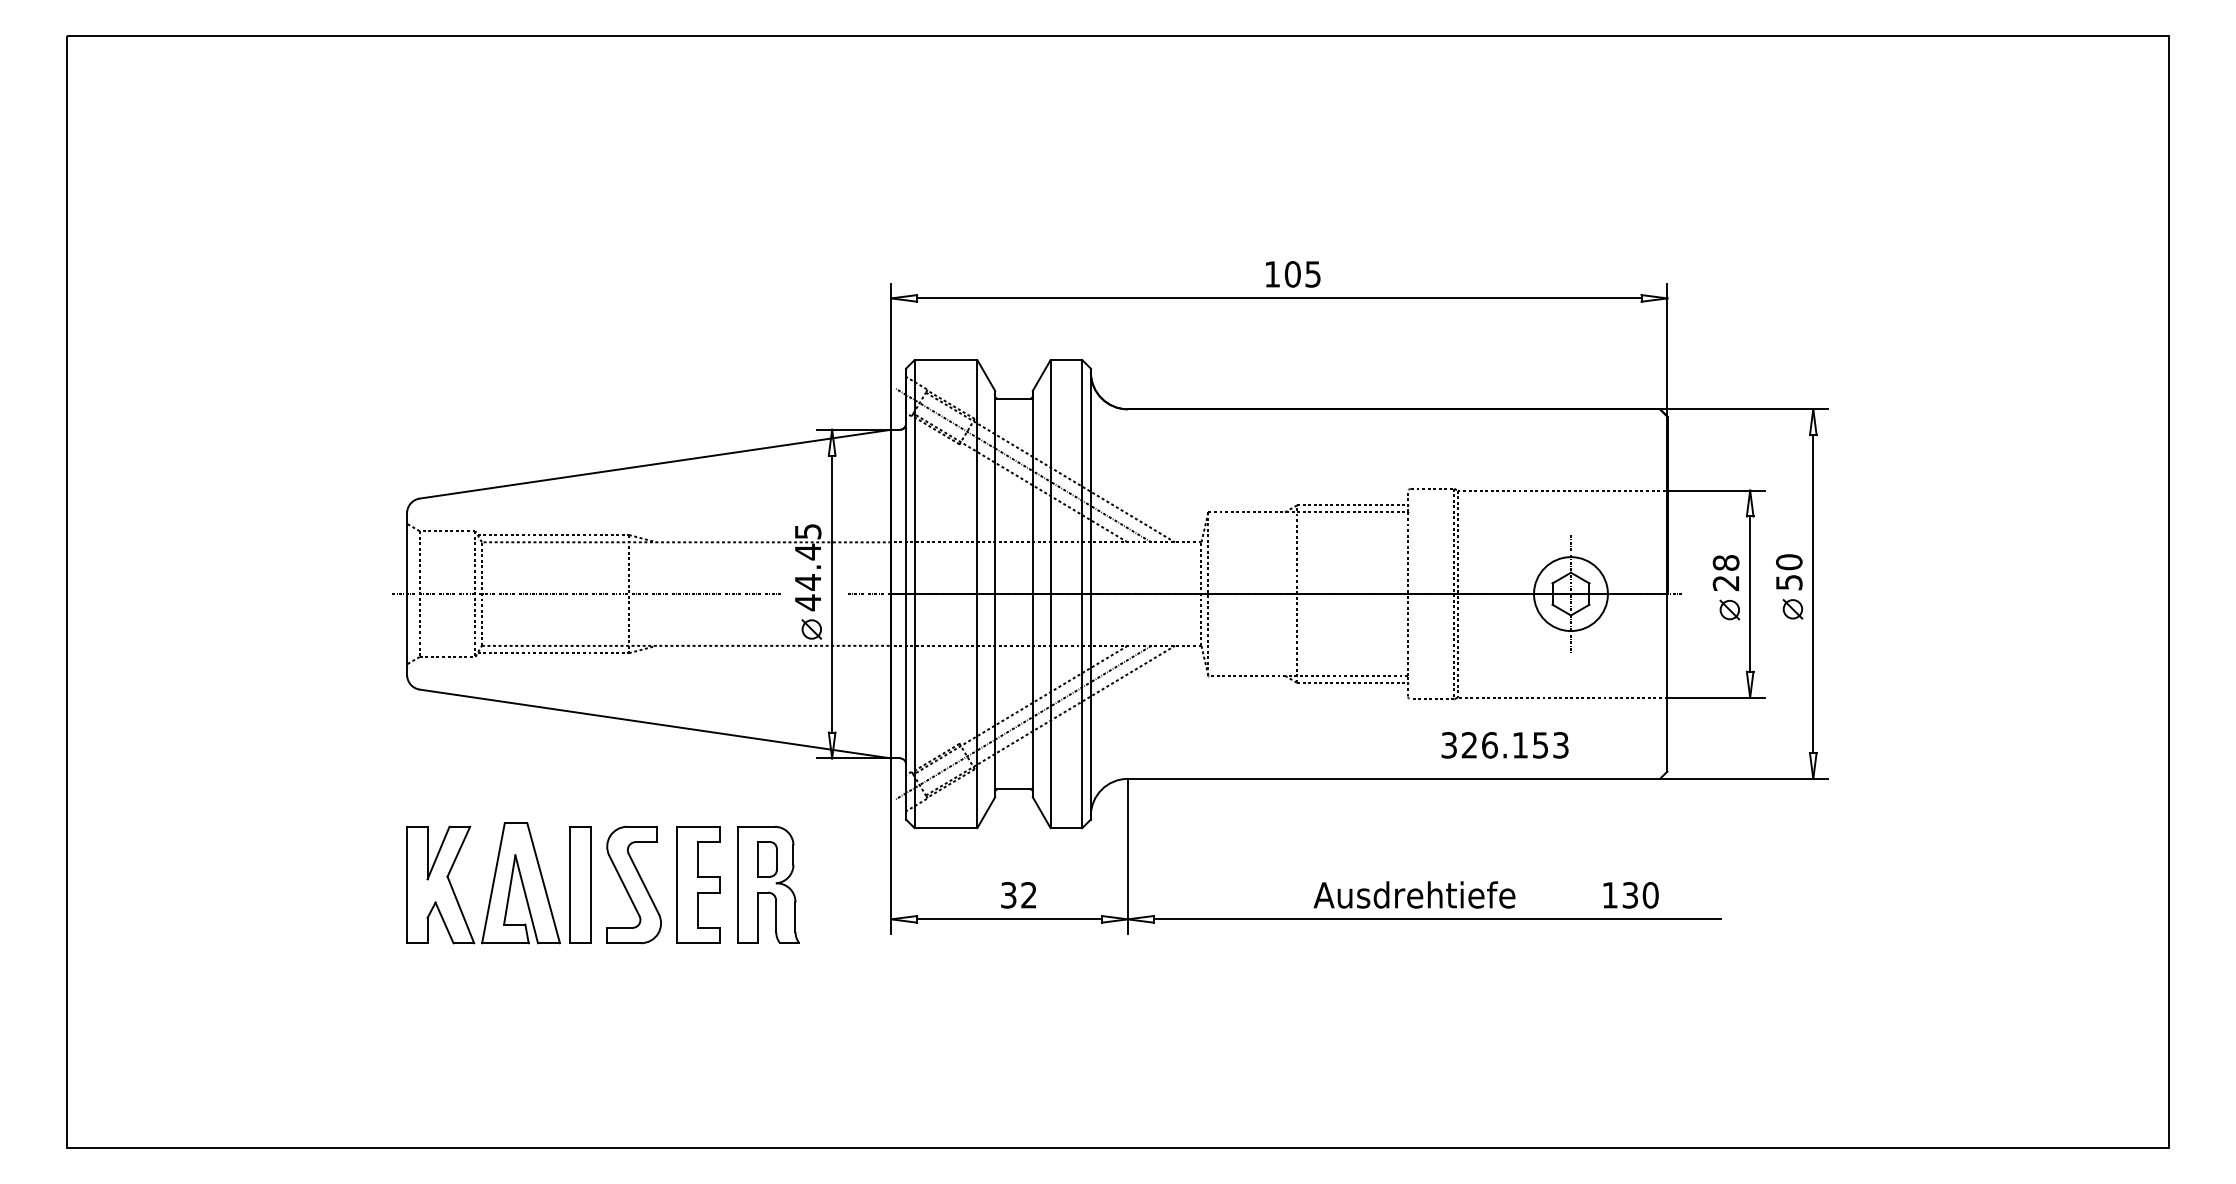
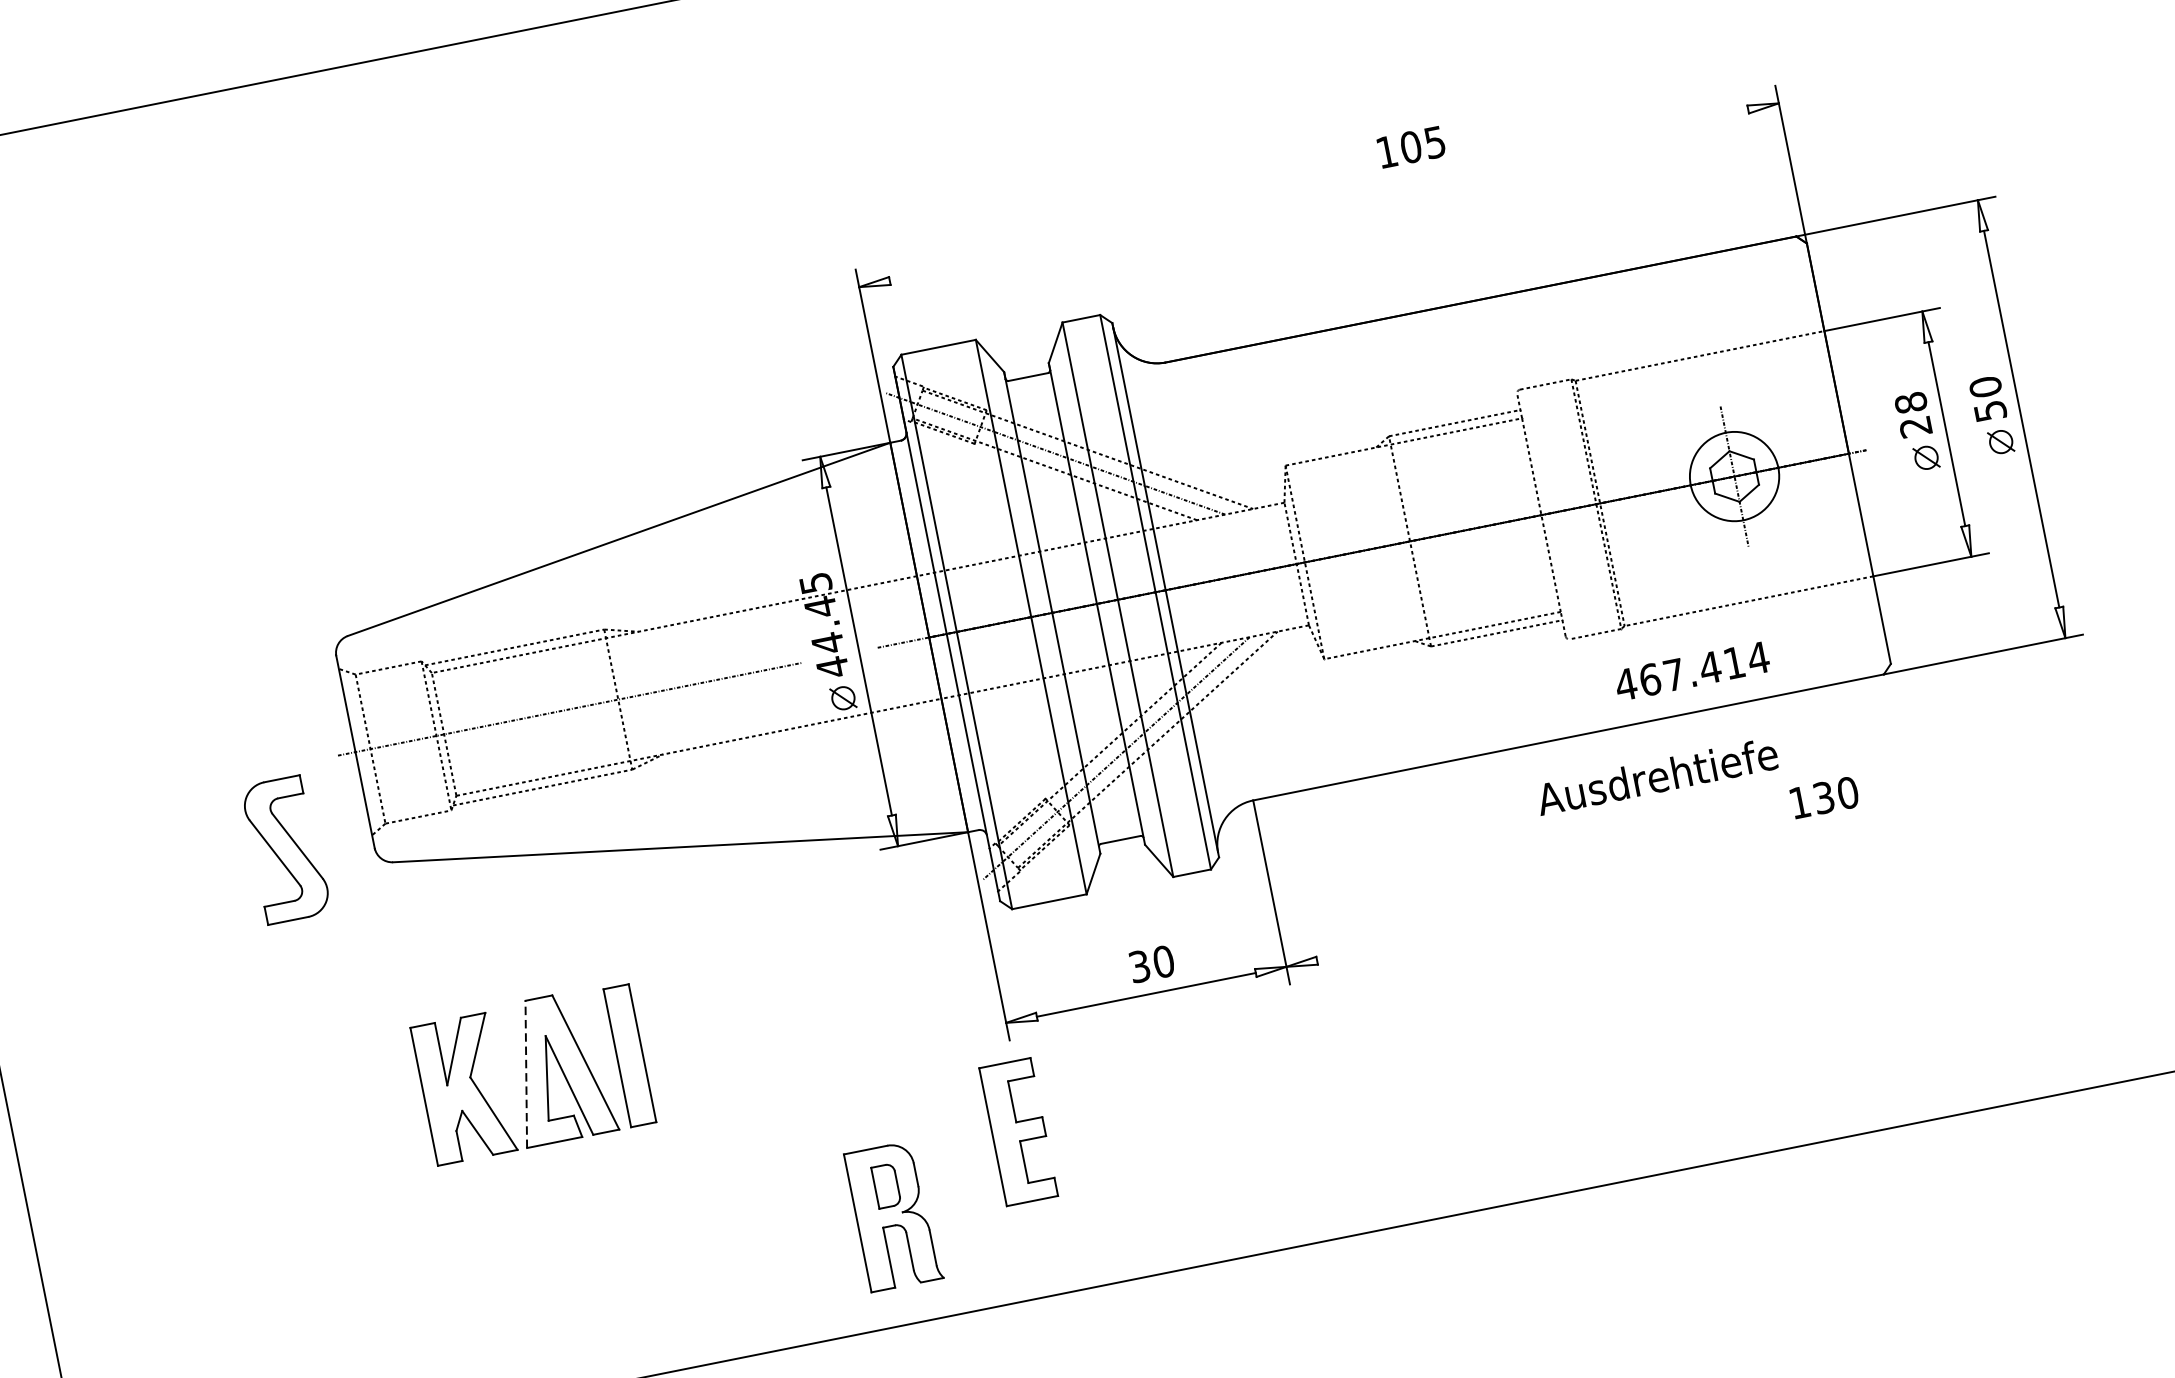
text: (1293, 274) -> (1411, 147), moved
line: (1279, 298) -> (1319, 195), removed
text: (1504, 745) -> (1691, 671), 326.153 -> 467.414
line: (493, 883) -> (526, 1074), solid -> dashed
part: (633, 884) -> (285, 849), moved
part: (698, 884) -> (1018, 1131), moved
part: (768, 884) -> (893, 1215), moved
text: (1414, 894) -> (1657, 775), moved
text: (1029, 895) -> (1164, 961), 32 -> 30
text: (1630, 895) -> (1824, 798), moved
line: (1437, 919) -> (1653, 893), removed

